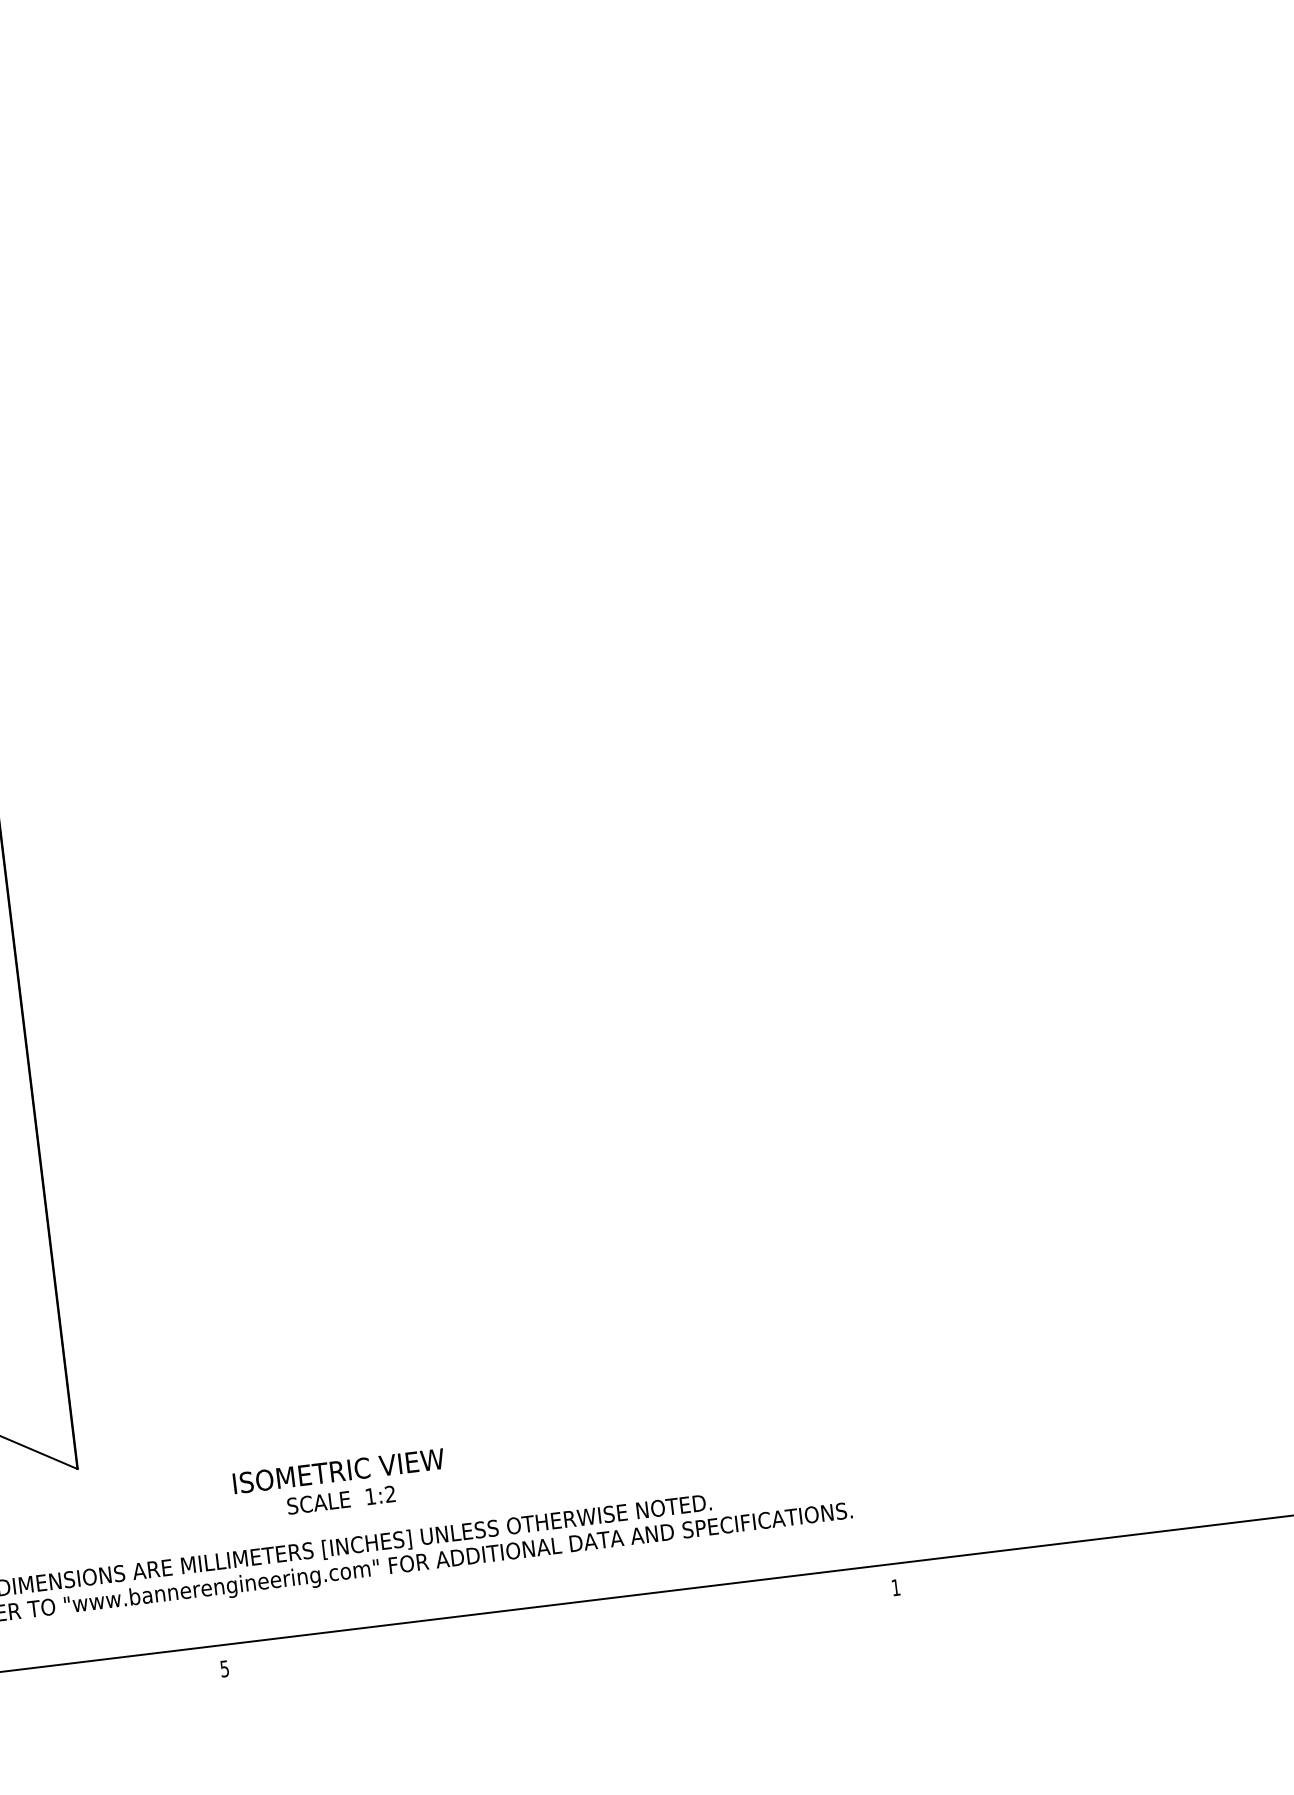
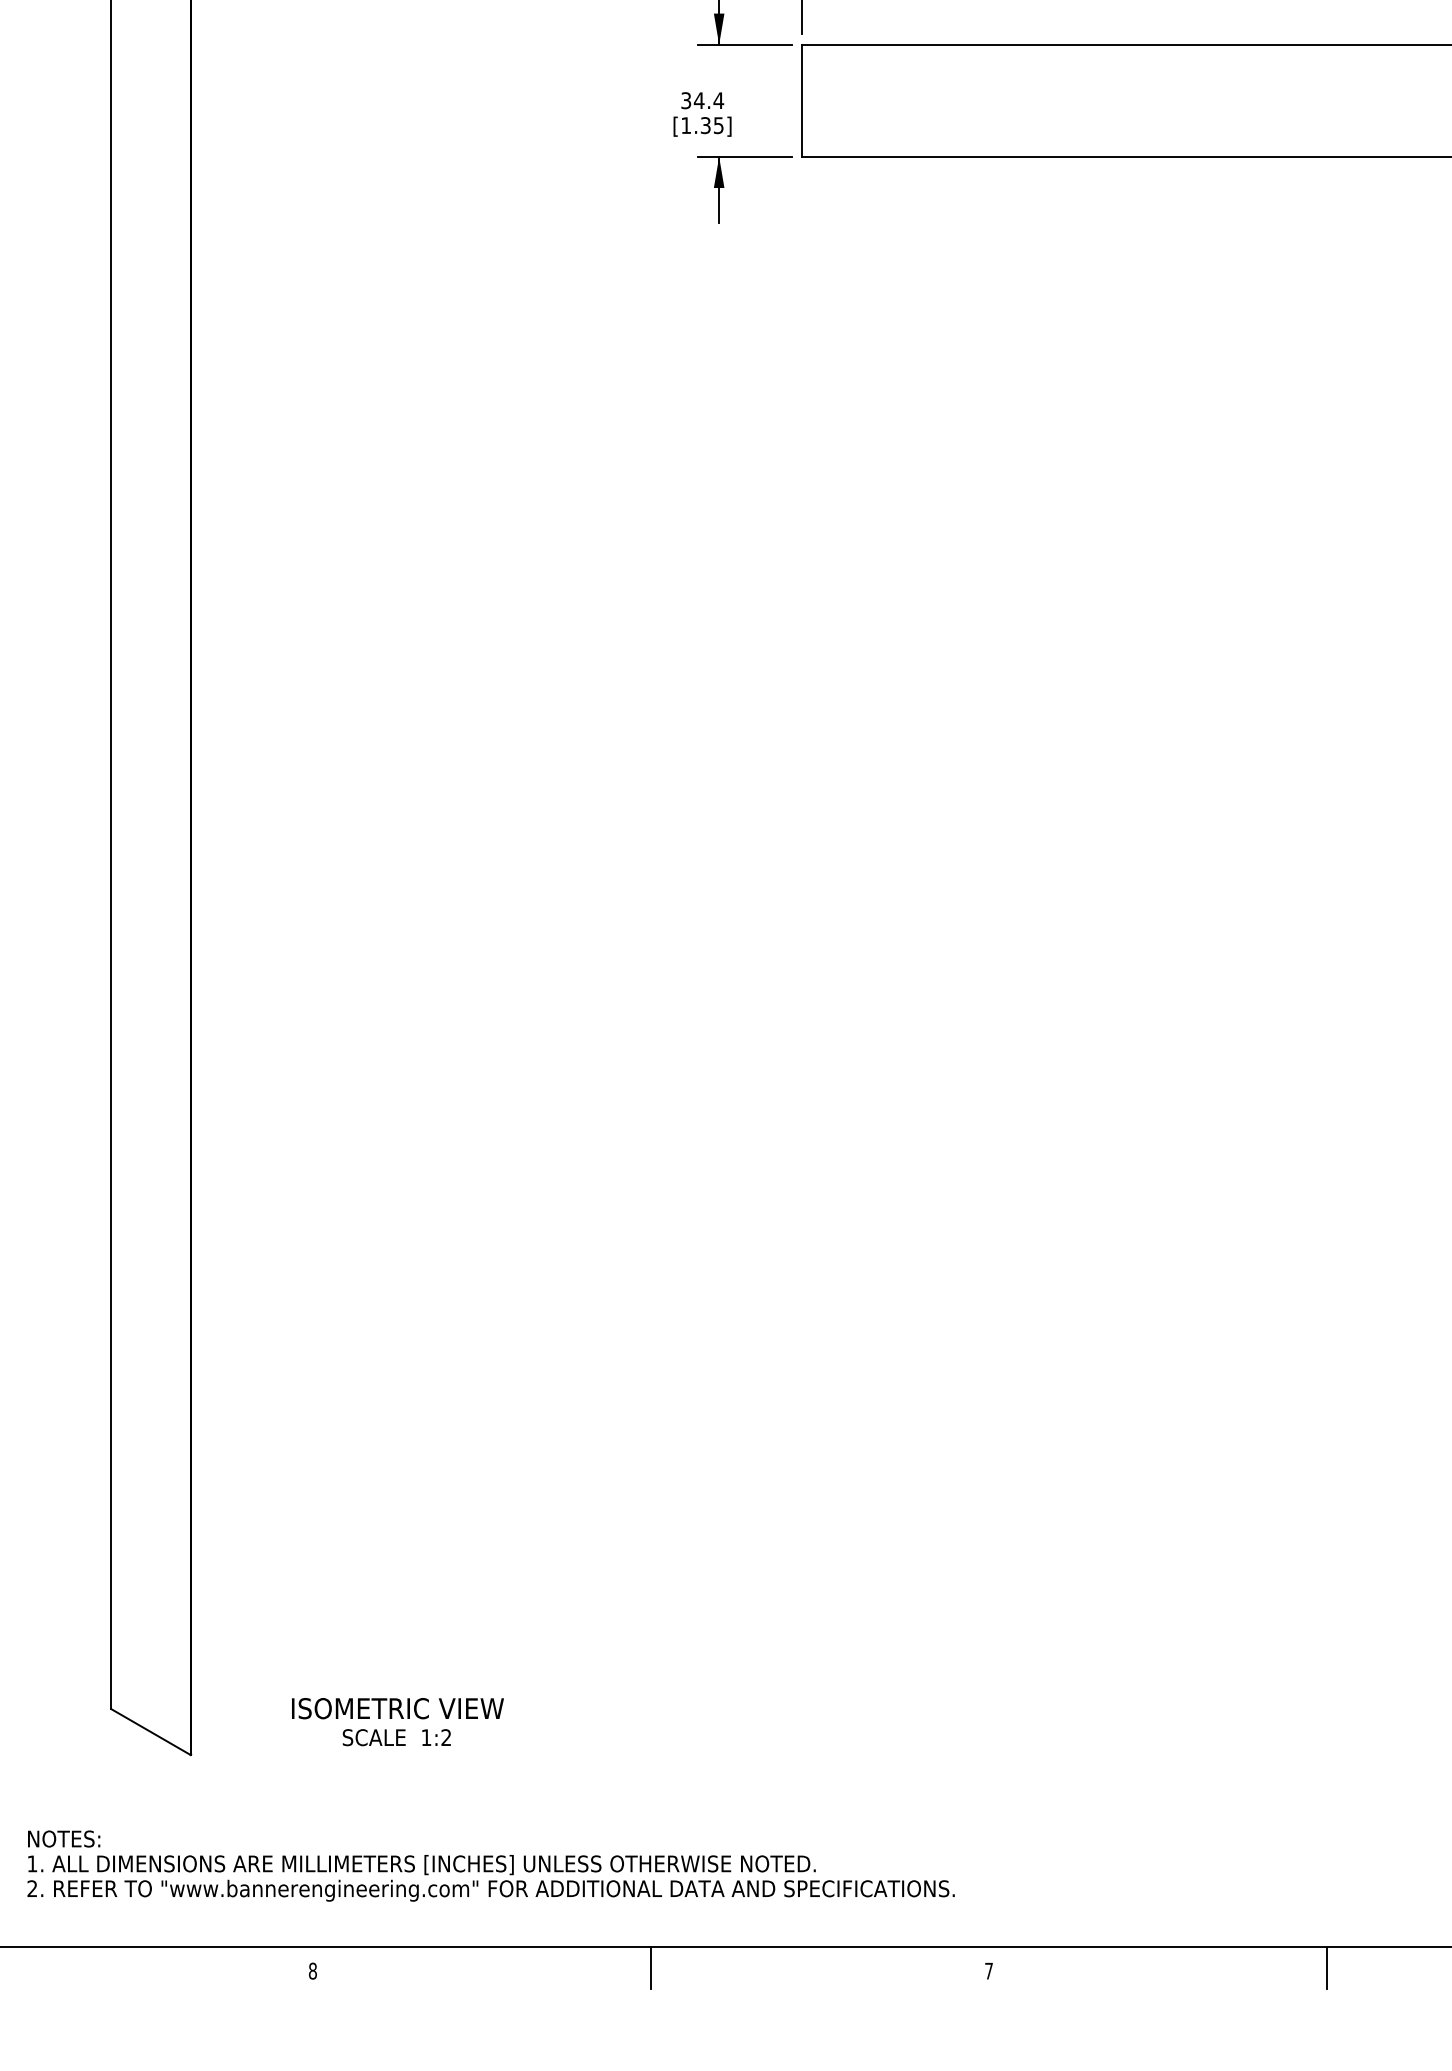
text: (340, 1485) -> (397, 1722), moved
line: (1230, 1544) -> (1326, 1968), added
text: (895, 1587) -> (988, 1970), 1 -> 7
line: (559, 1624) -> (650, 1967), added
text: (224, 1668) -> (312, 1970), 5 -> 8

